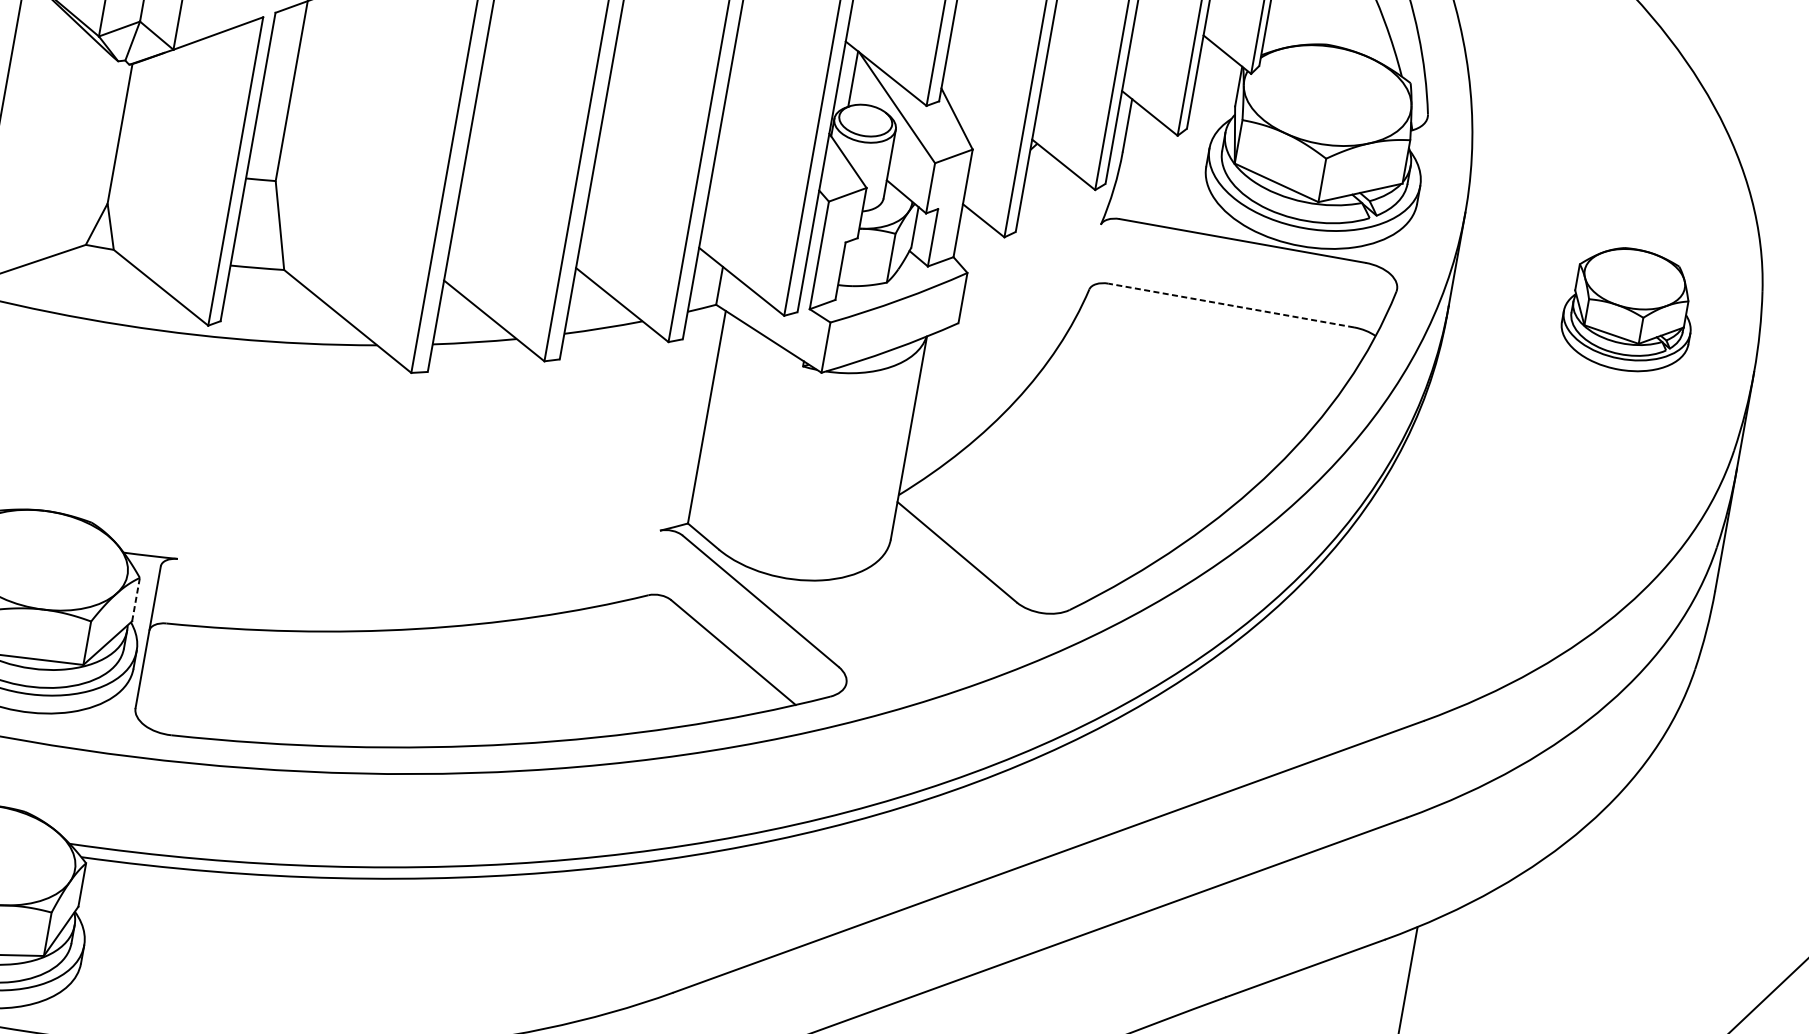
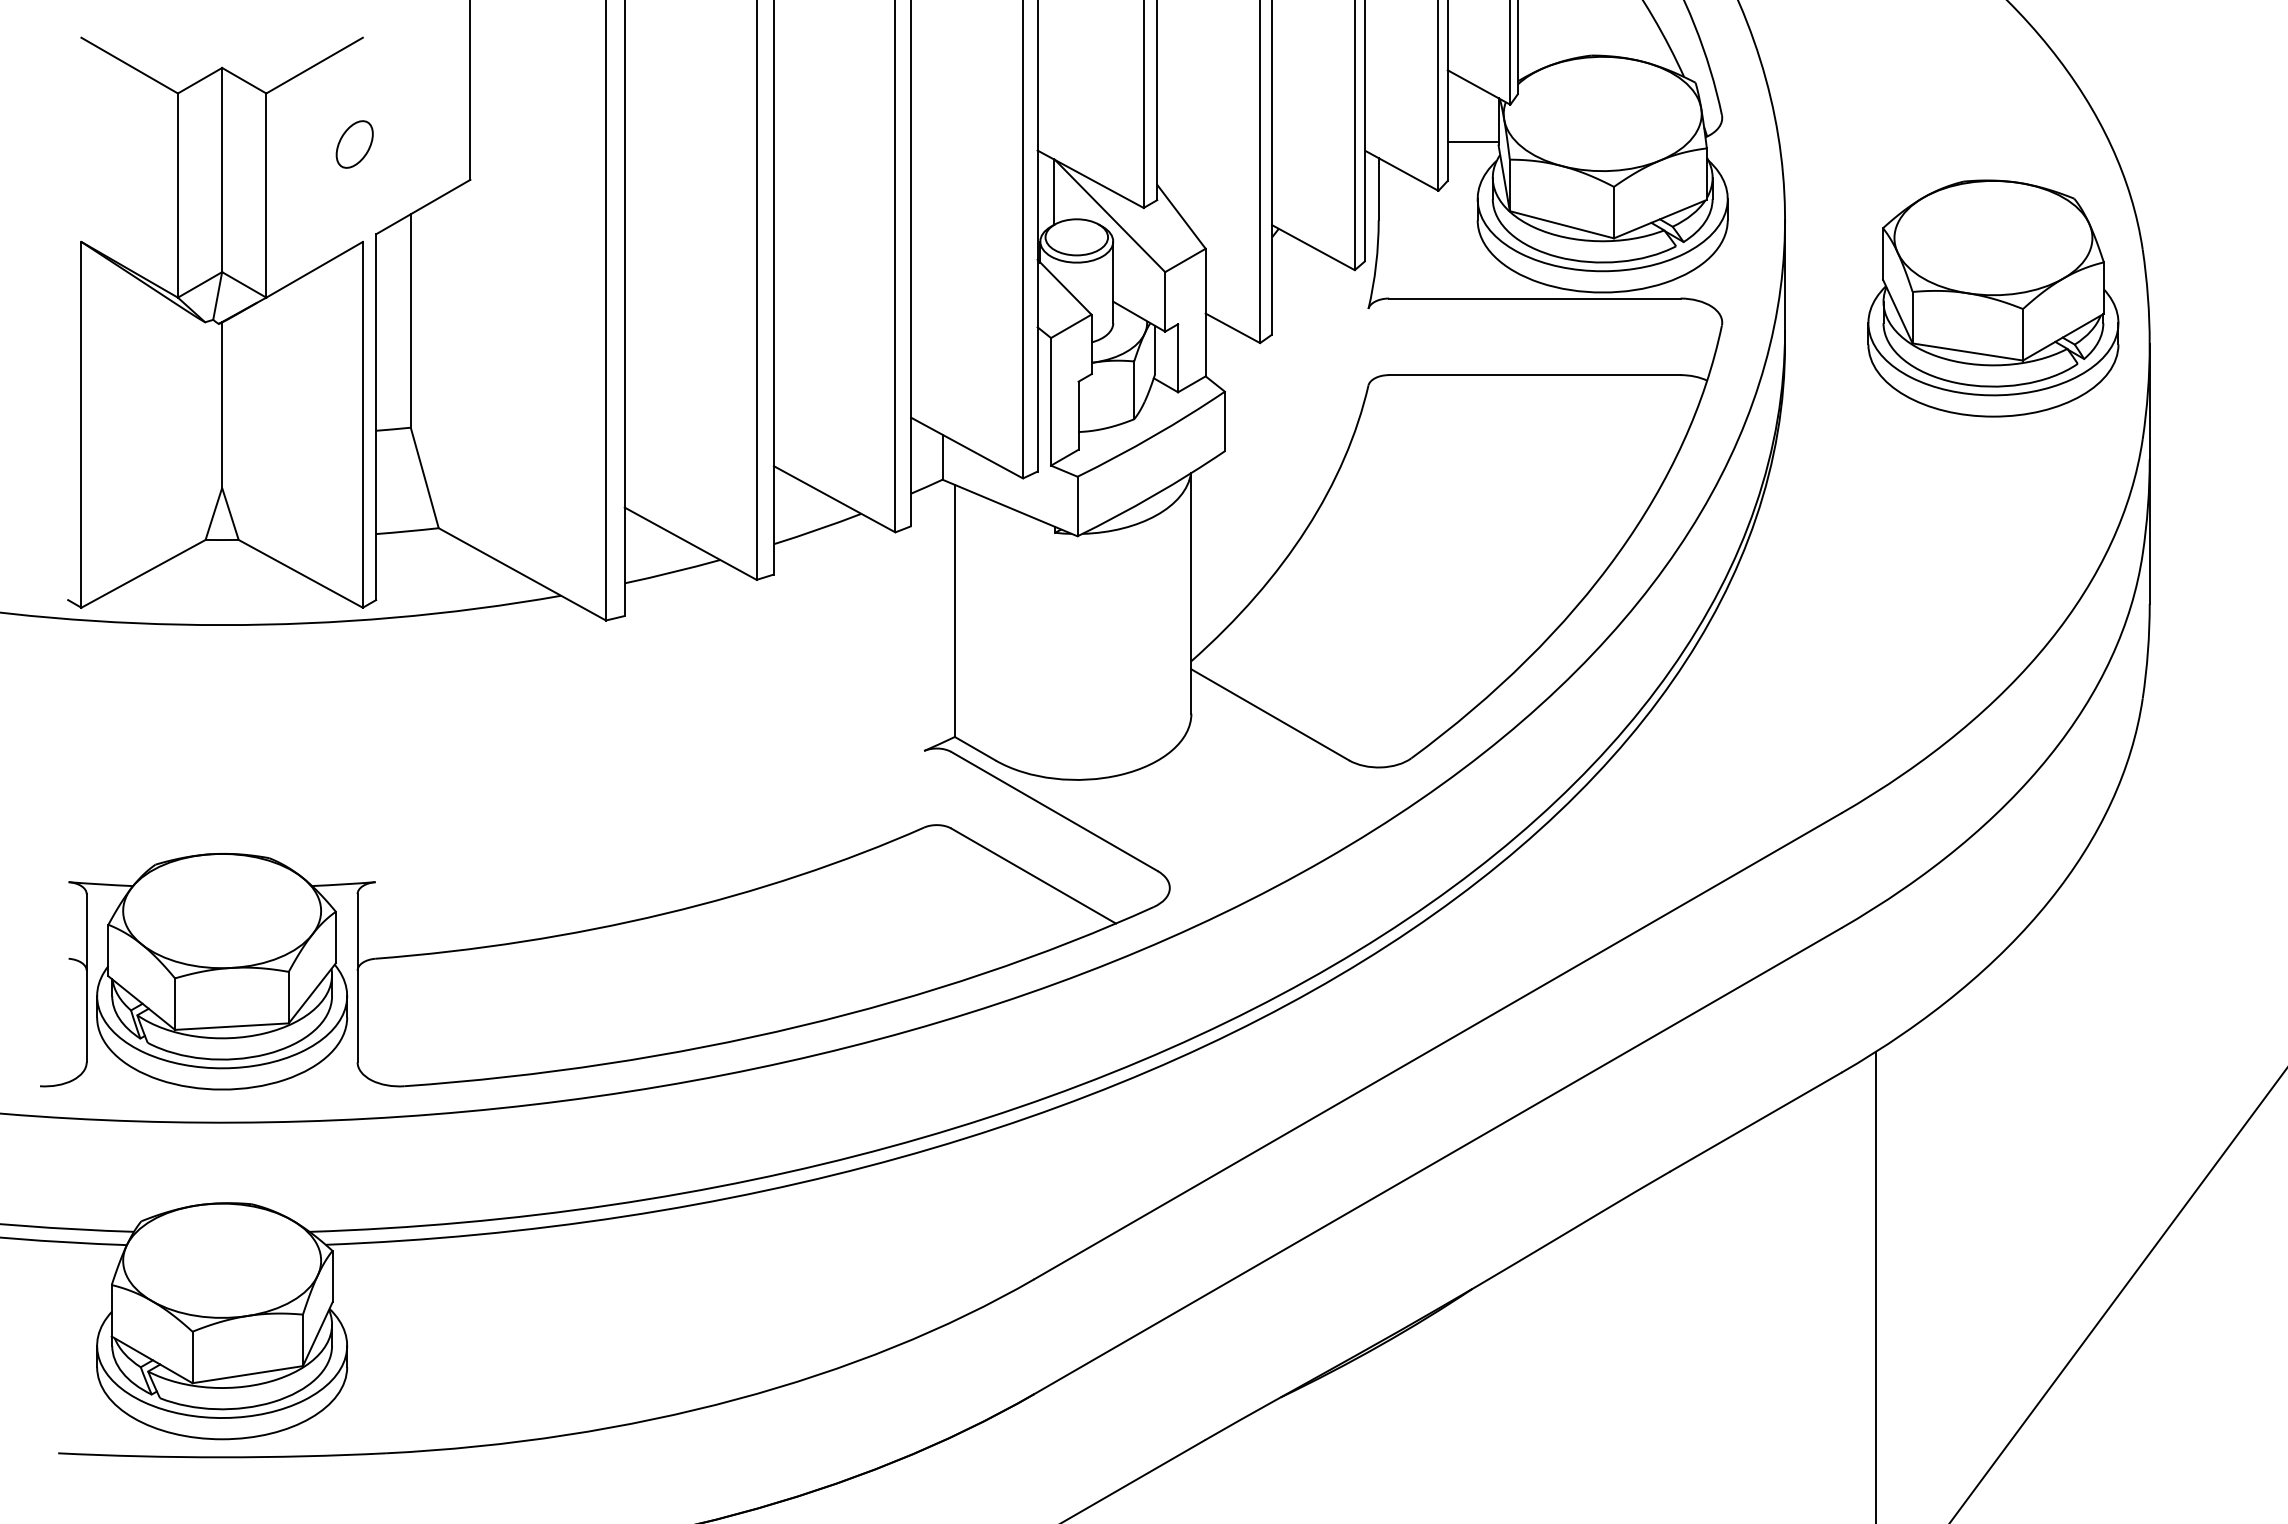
line: (1213, 100) -> (1472, 142), added
line: (1230, 305) -> (1534, 375), dashed -> solid
part: (1629, 309) -> (1993, 298), size x1.67
line: (135, 599) -> (335, 937), dashed -> solid

